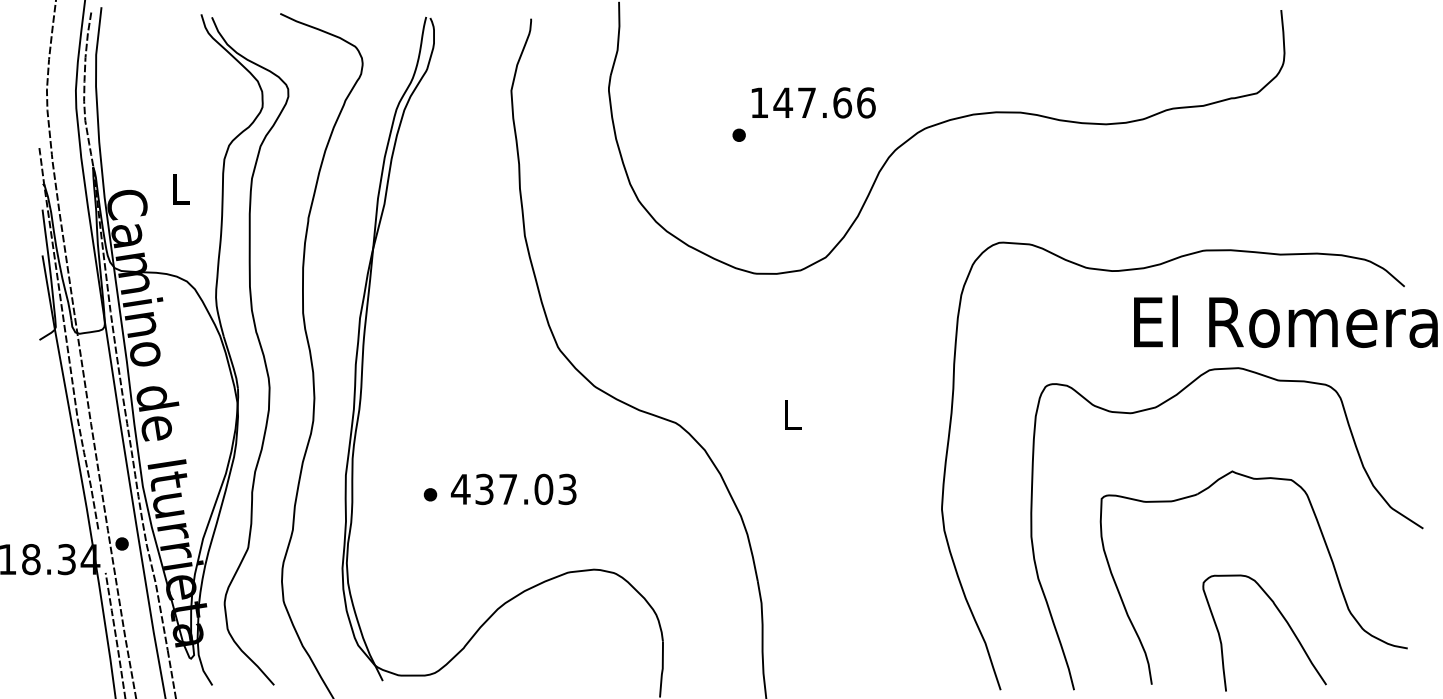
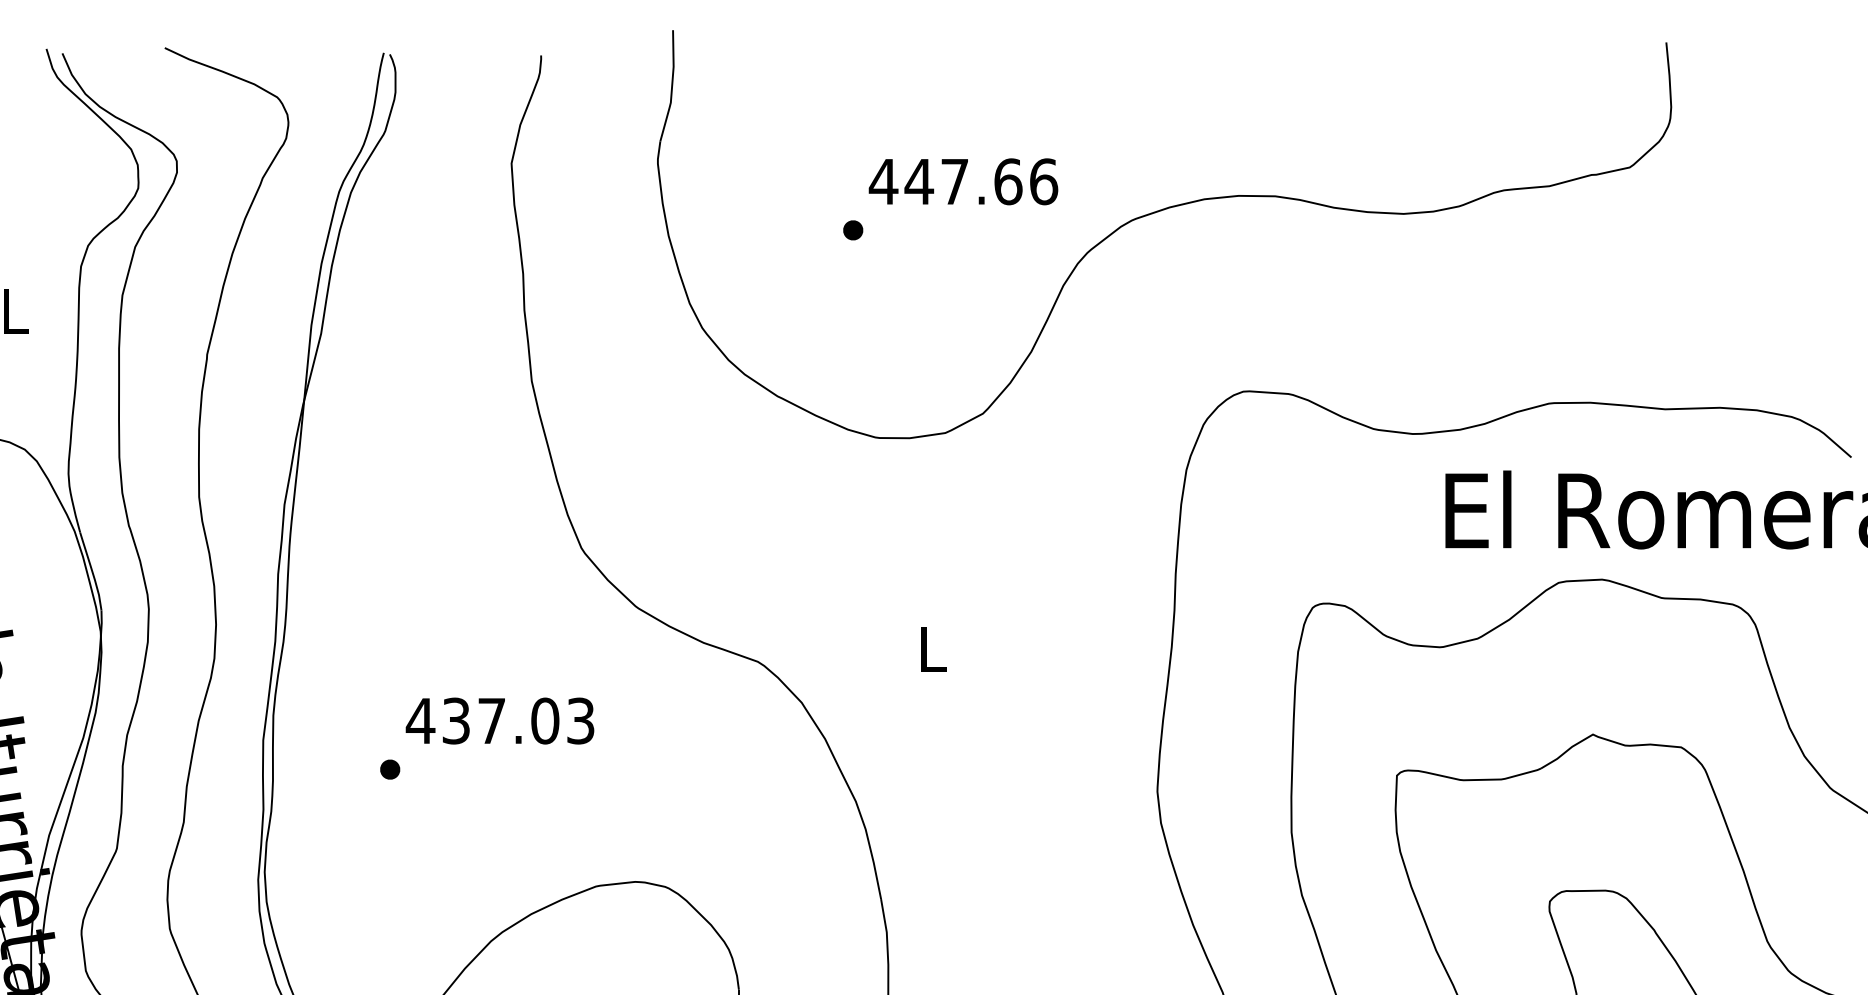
text: (759, 102) -> (883, 181), 147.66 -> 447.66
text: (513, 488) -> (499, 719), moved

